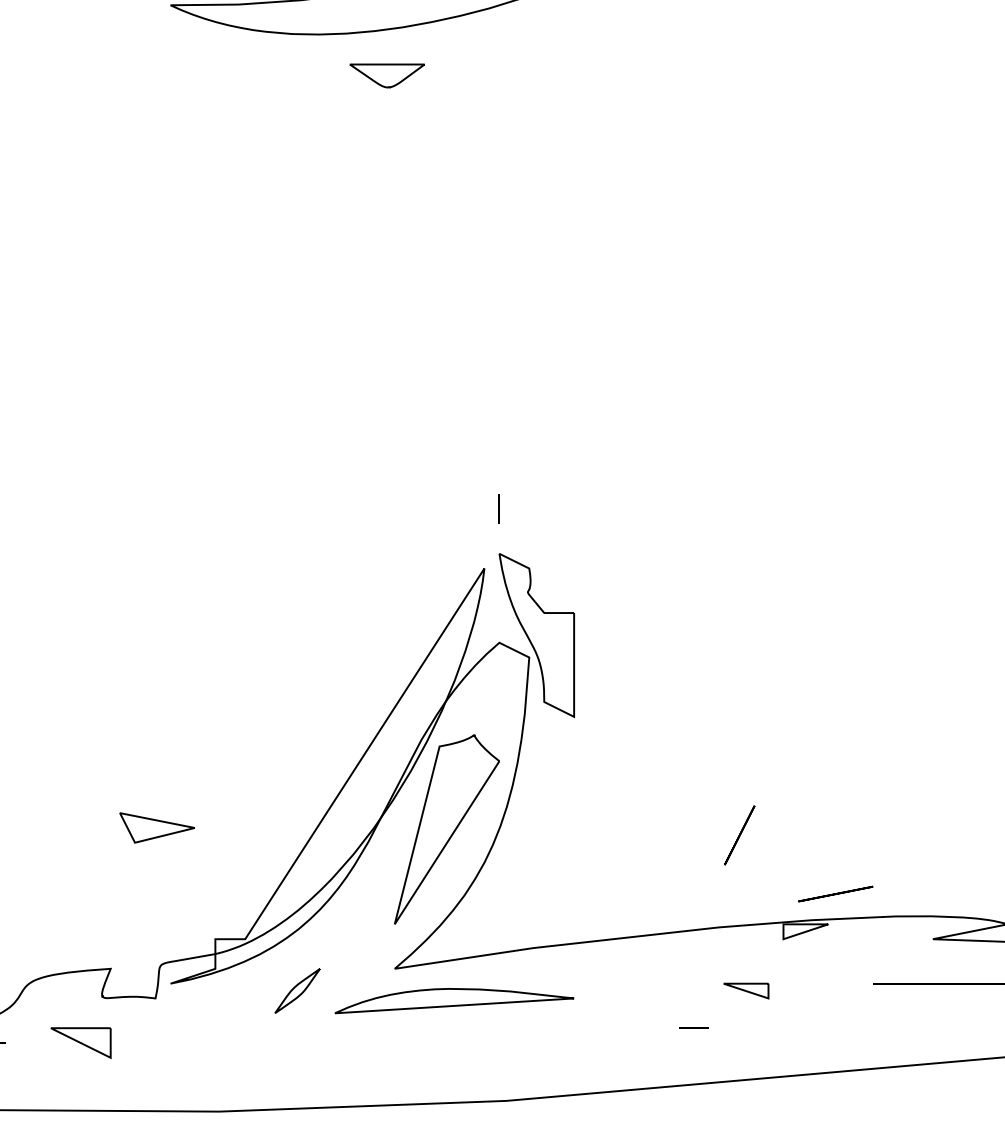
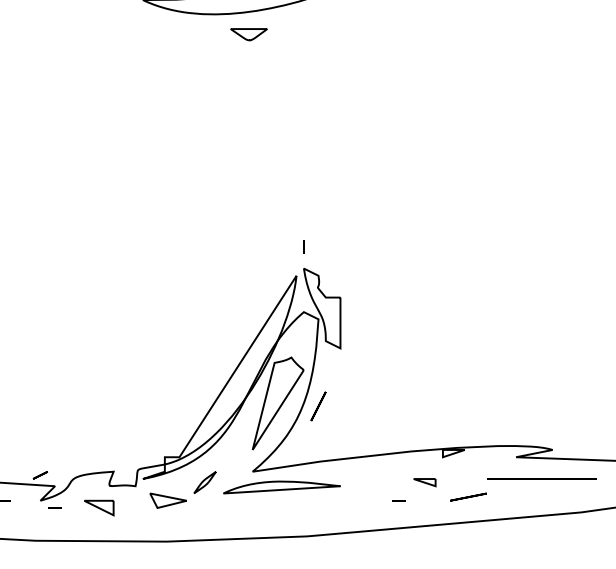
part: (155, 827) -> (167, 500), moved
line: (739, 835) -> (318, 406), moved
line: (835, 892) -> (468, 496), moved

